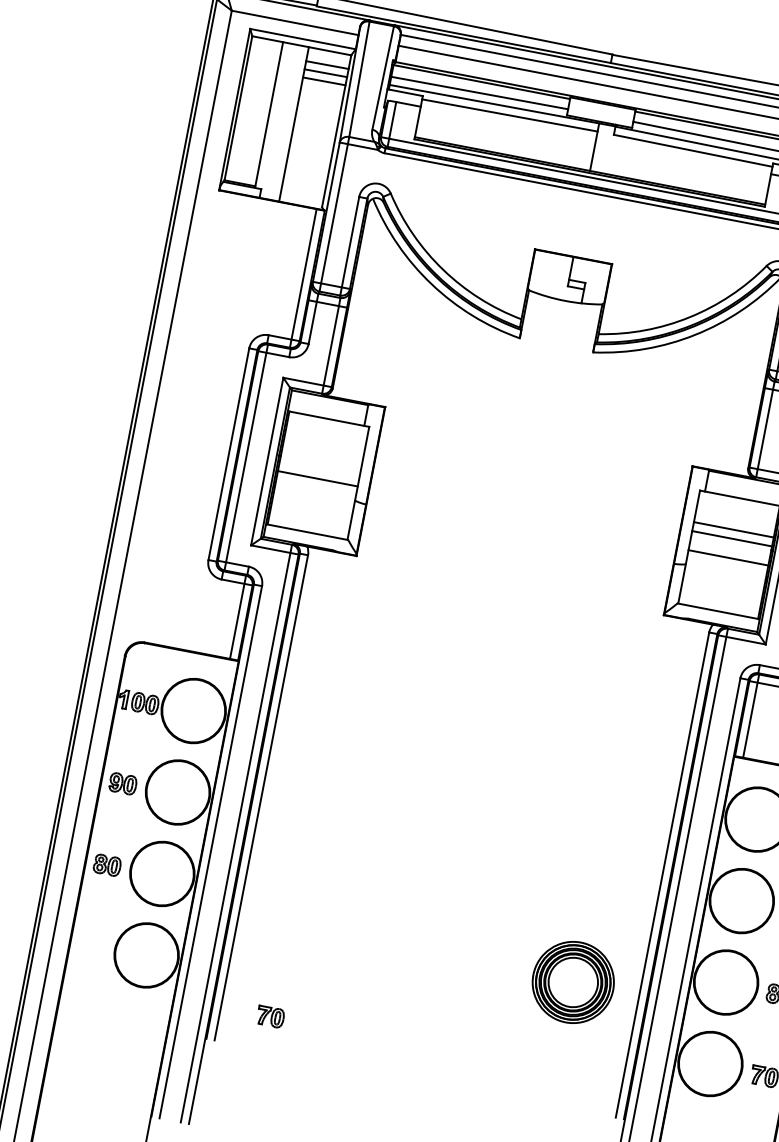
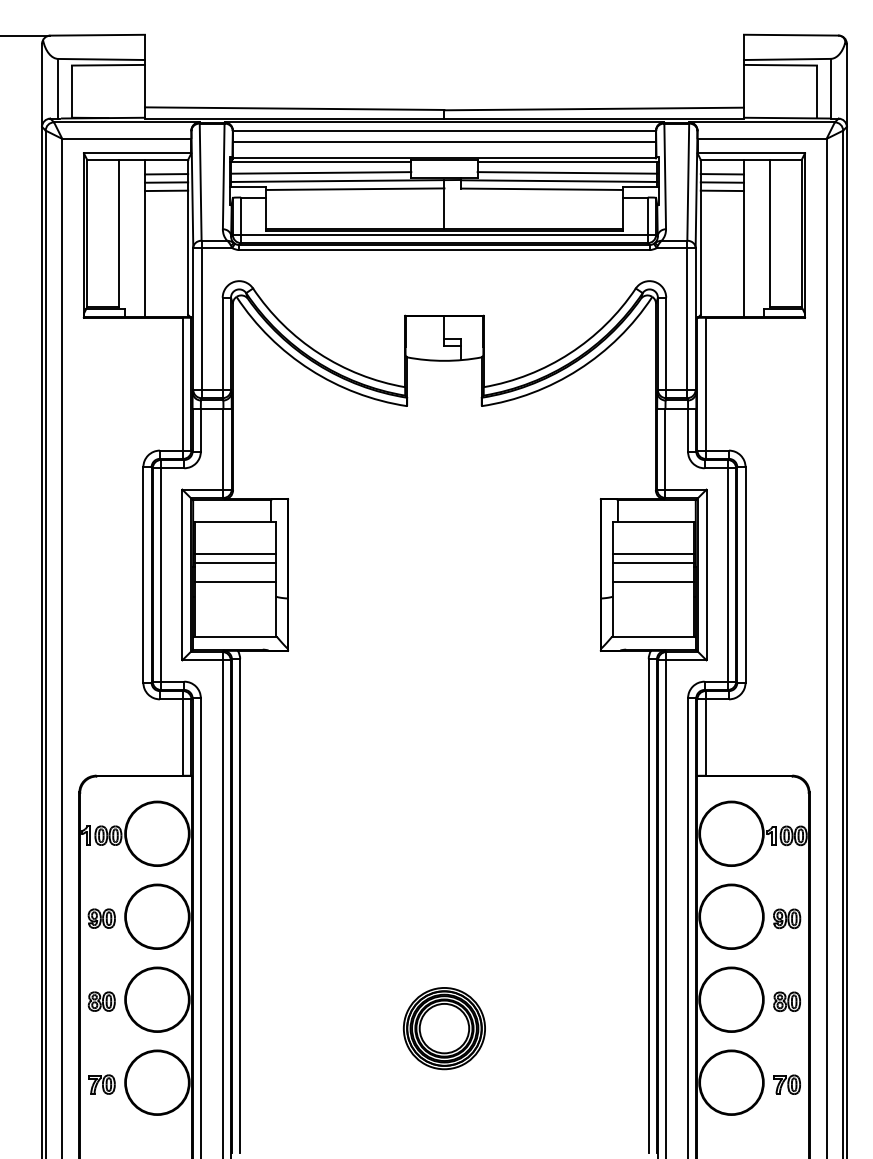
line: (323, 450) -> (235, 553), added
line: (321, 459) -> (235, 562), added
part: (572, 982) -> (443, 1028), moved
part: (270, 1016) -> (101, 1084), moved

